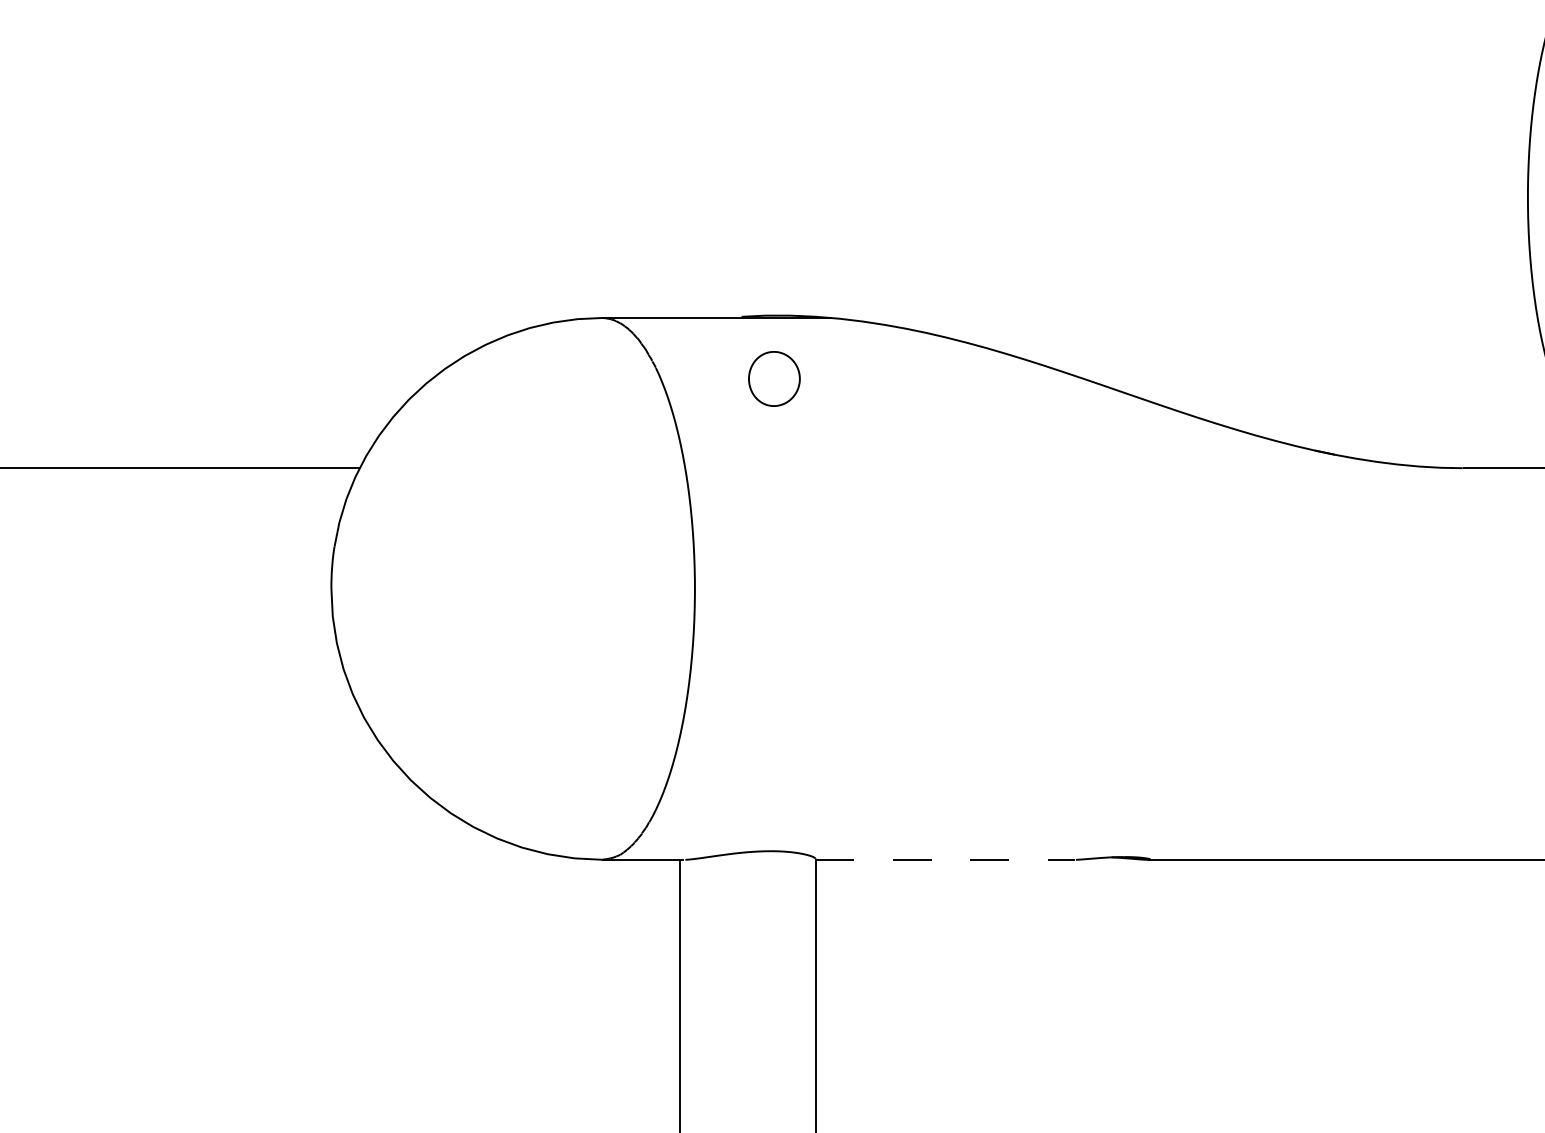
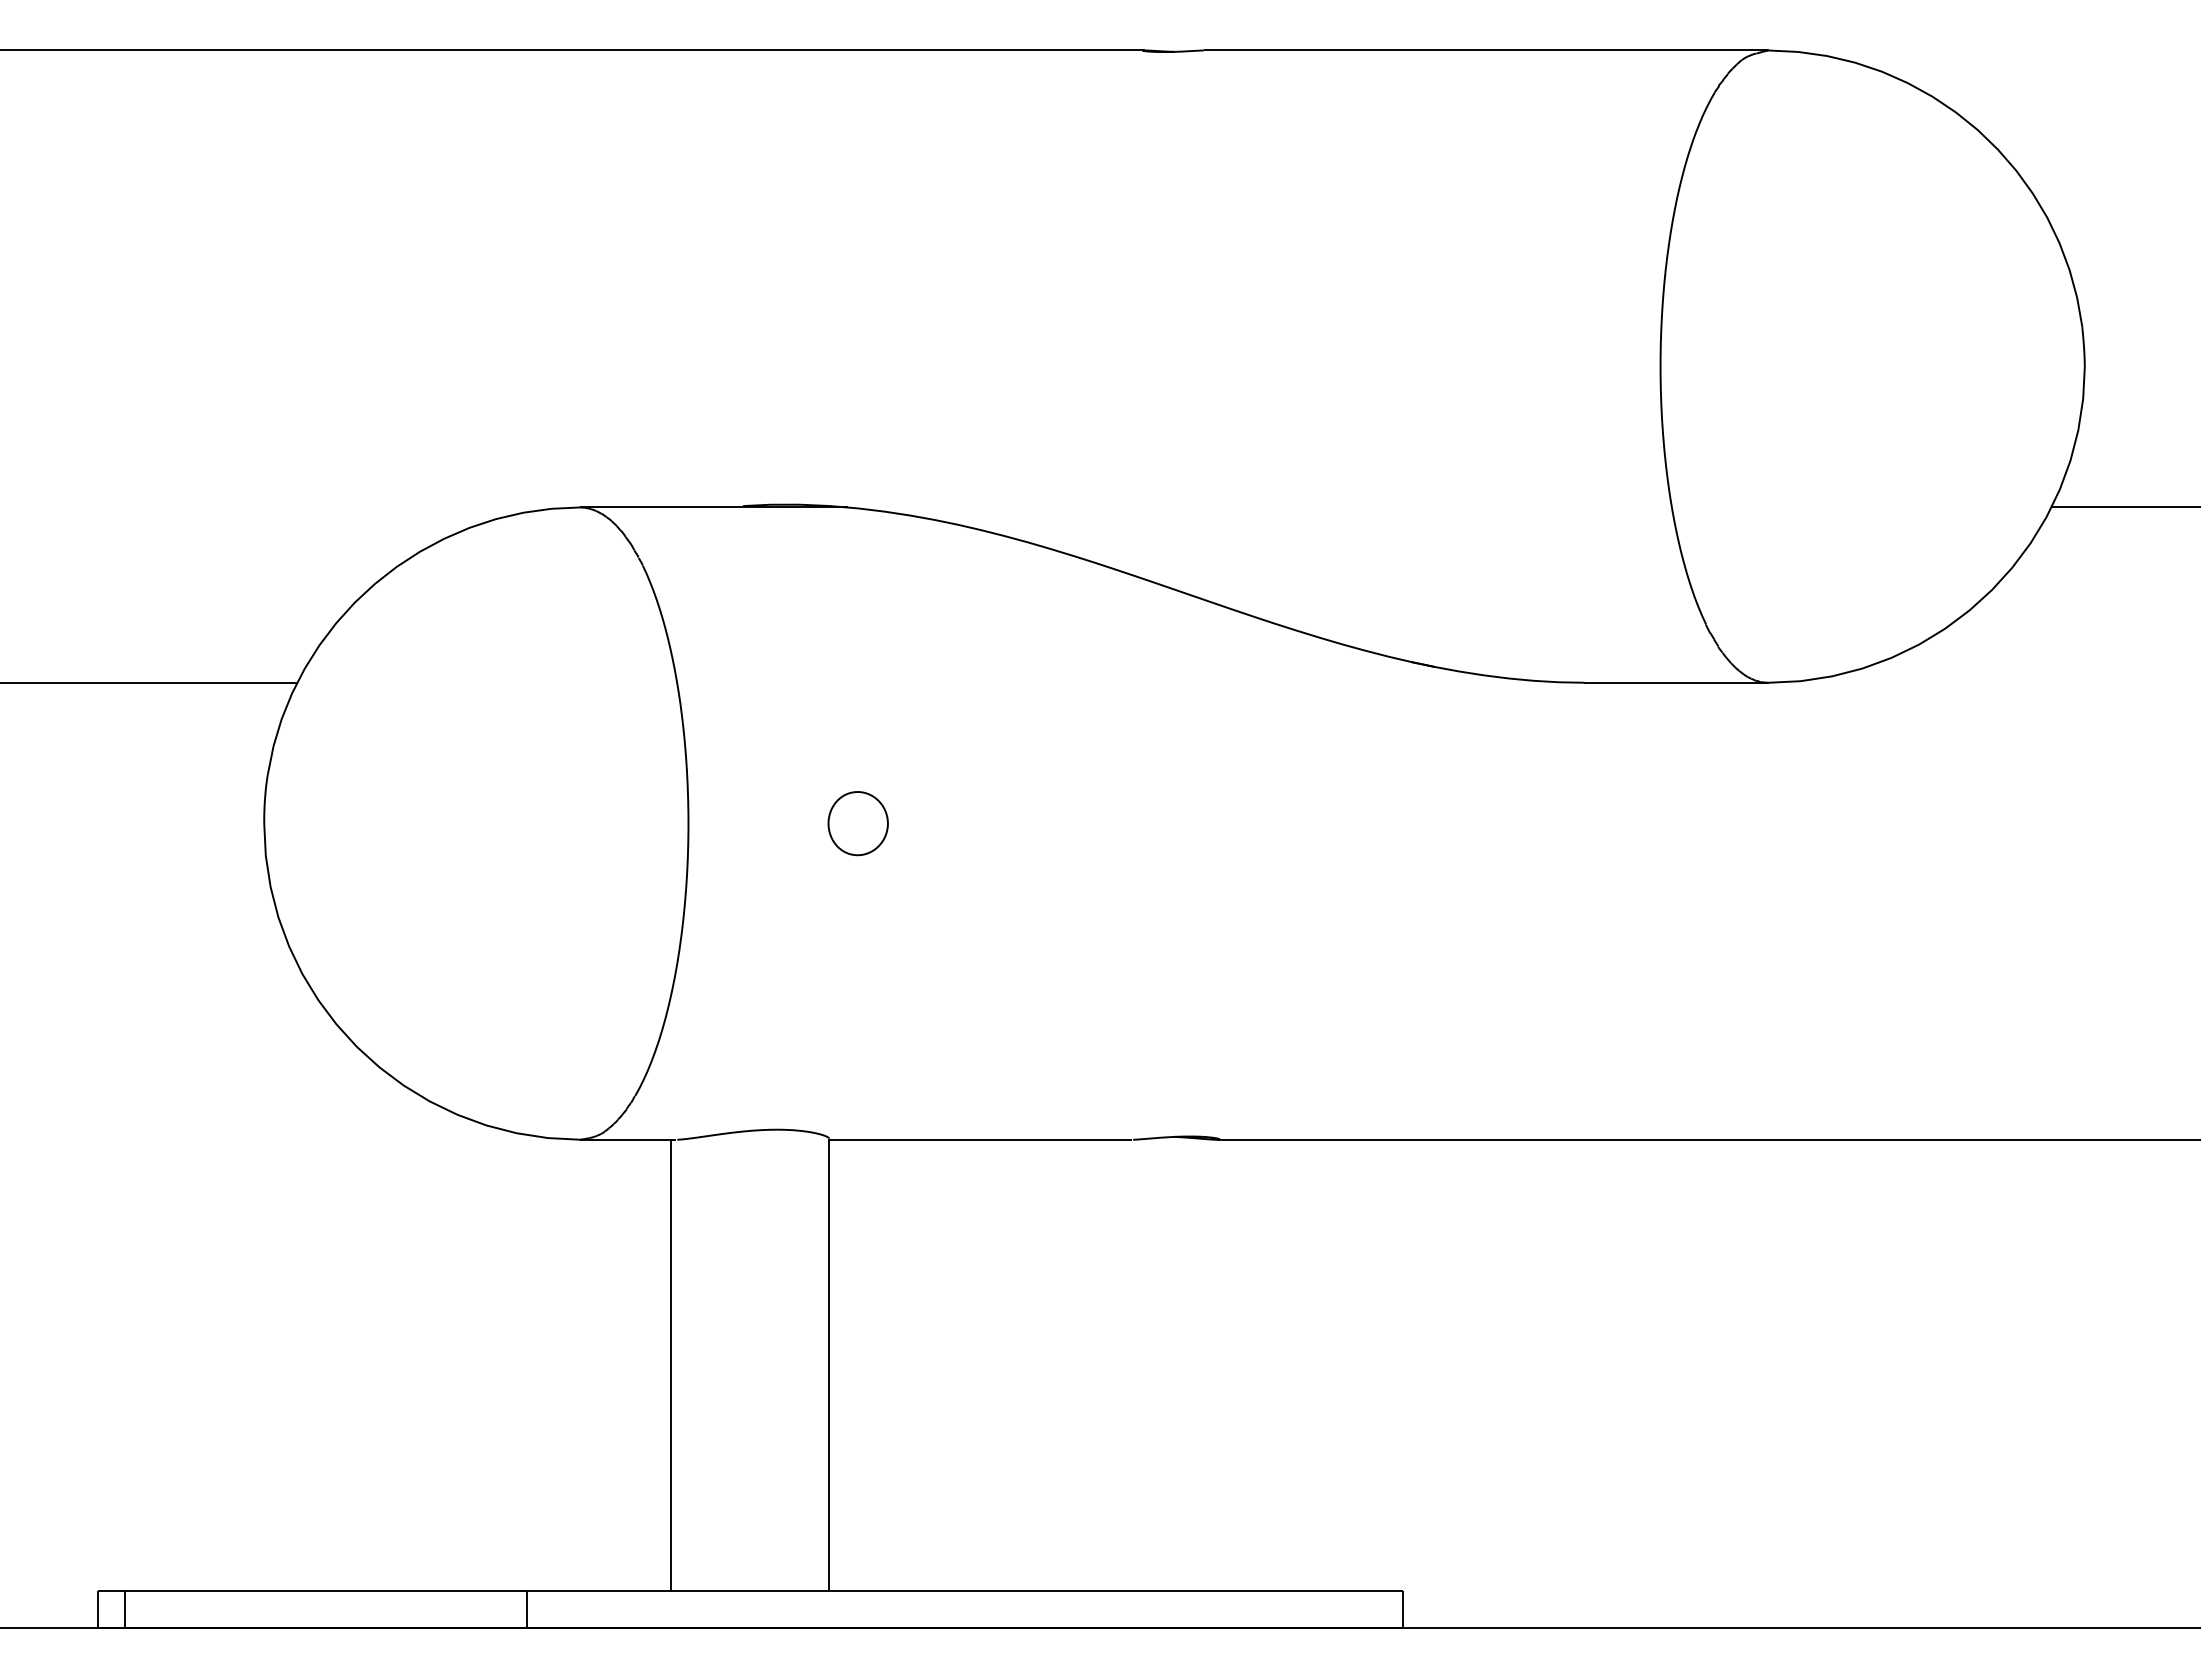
part: (773, 378) -> (857, 823), moved
line: (946, 859) -> (981, 1139), dashed -> solid

